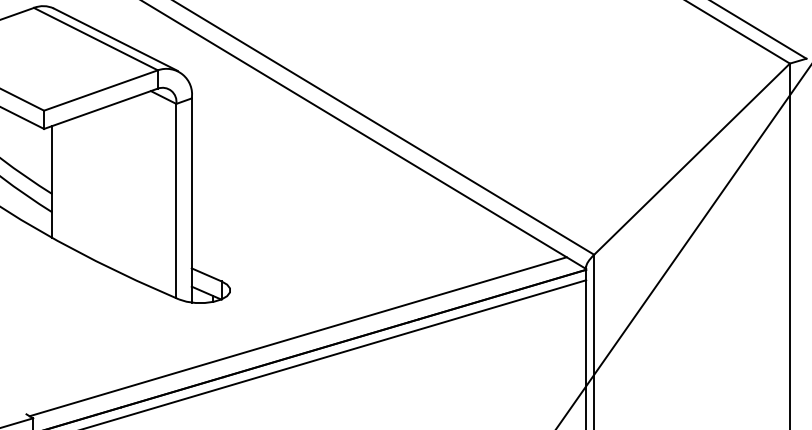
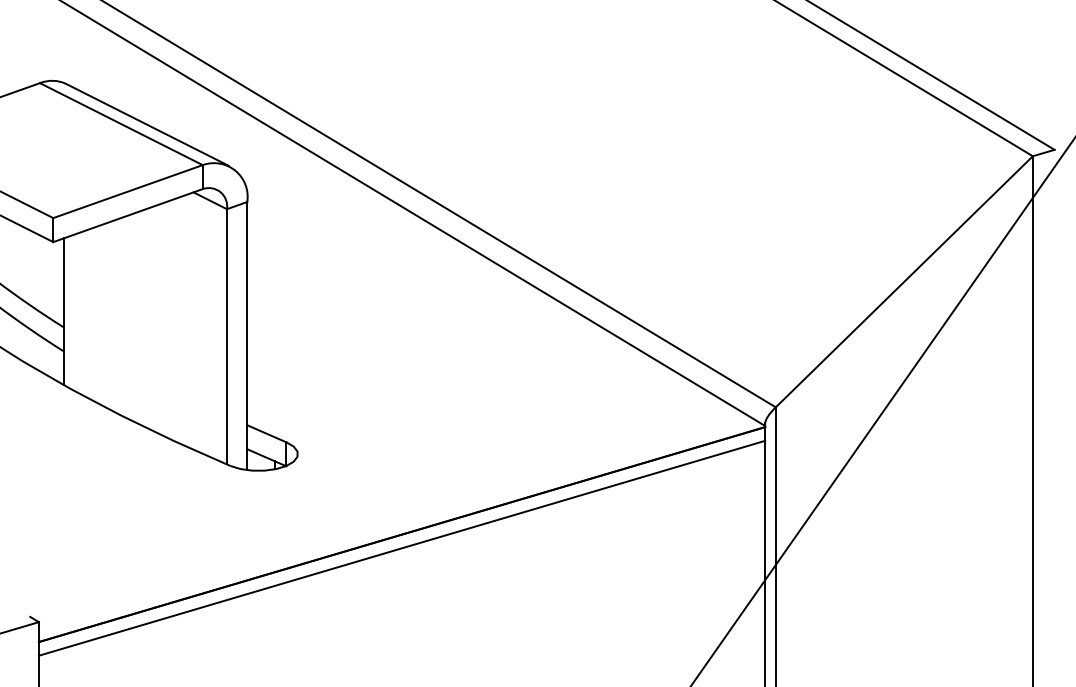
line: (297, 336) -> (386, 514), removed

